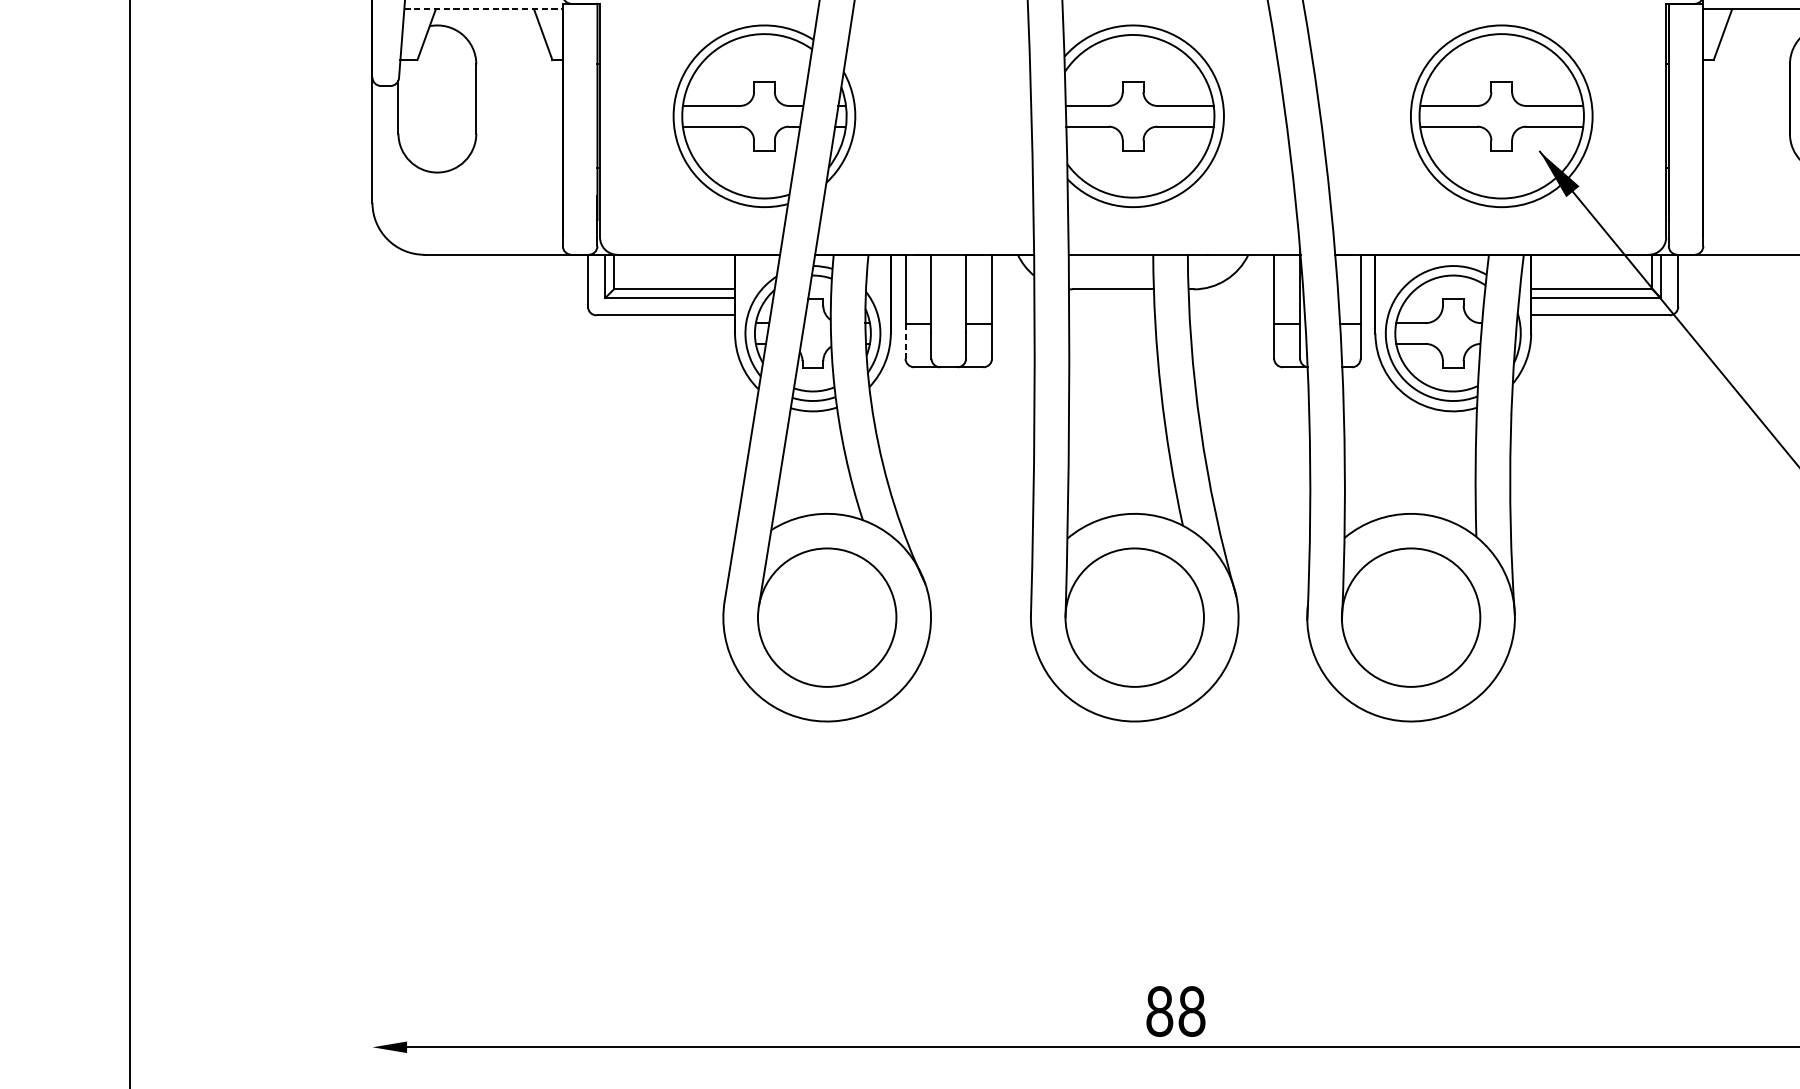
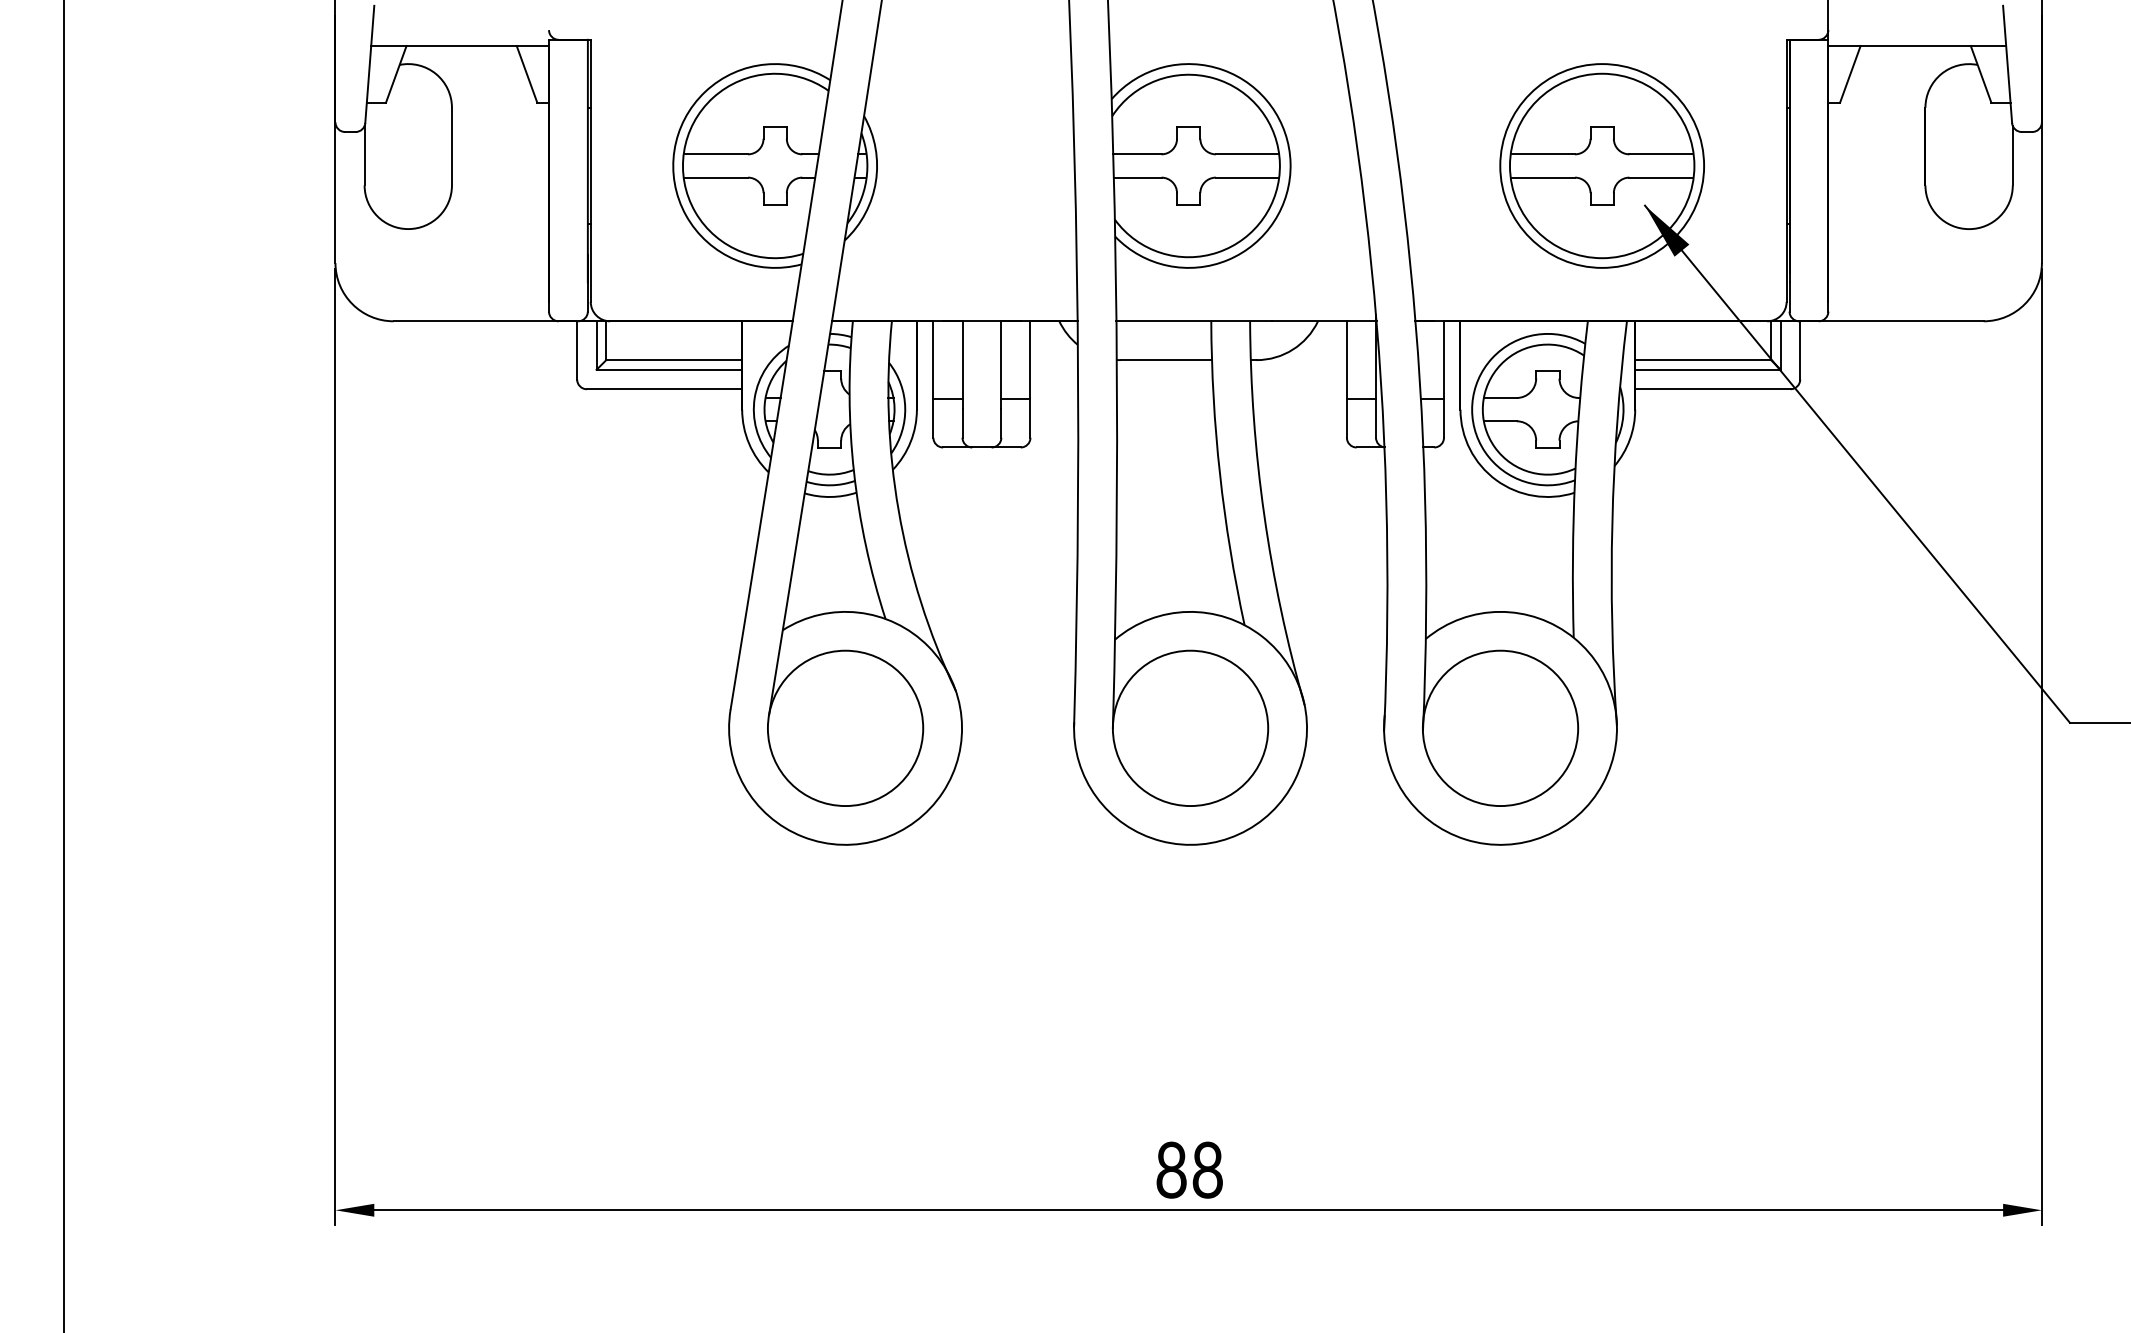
line: (483, 9) -> (460, 46), dashed -> solid
line: (905, 341) -> (933, 418), dashed -> solid
line: (372, 633) -> (335, 746), added
text: (1175, 1010) -> (1189, 1169), moved

